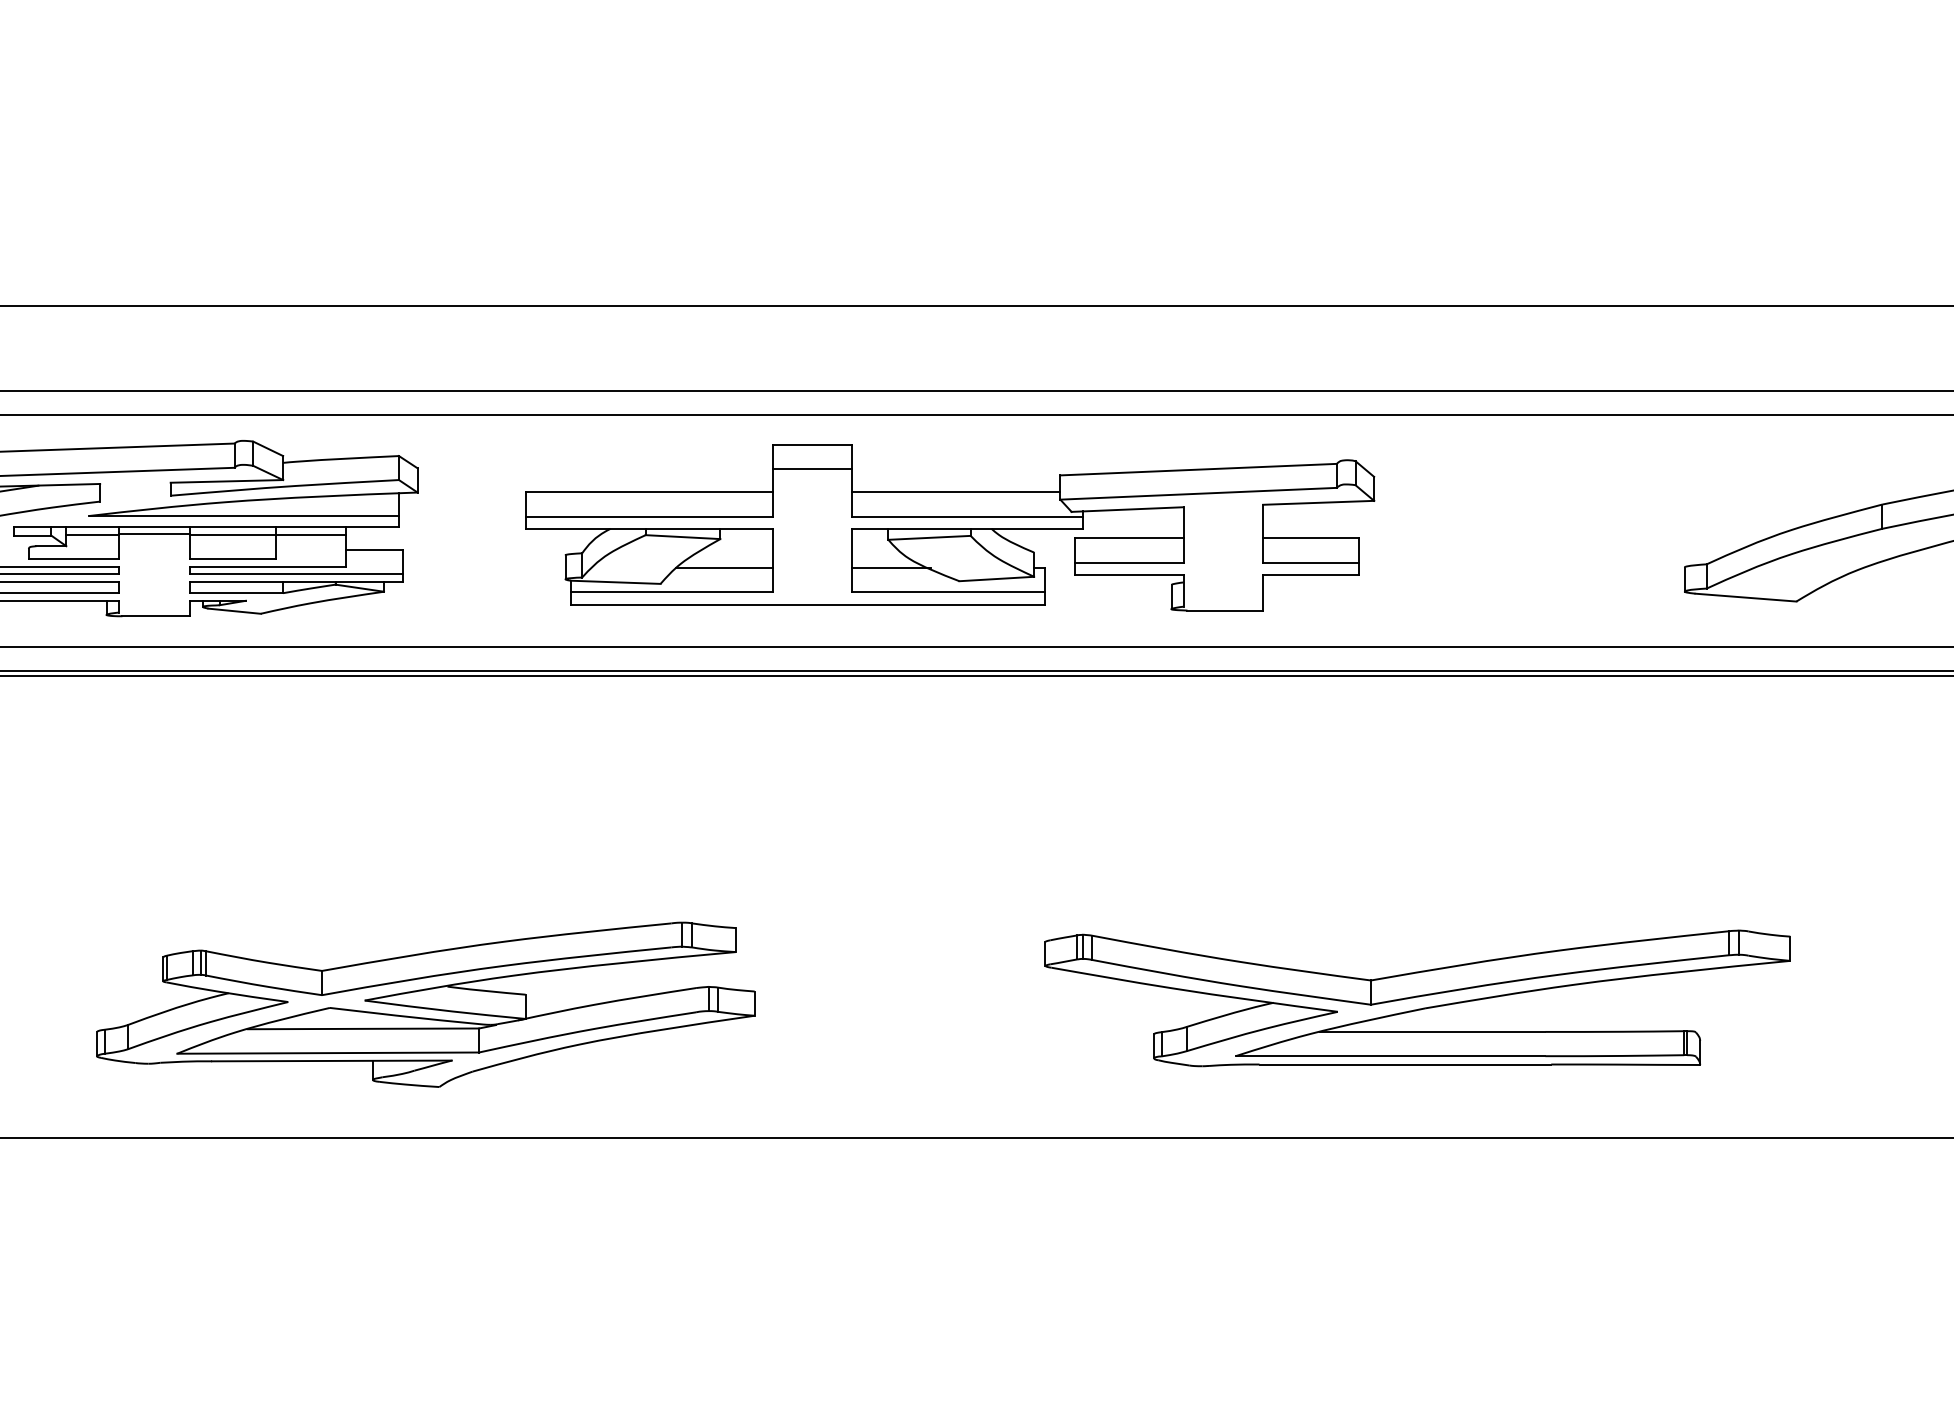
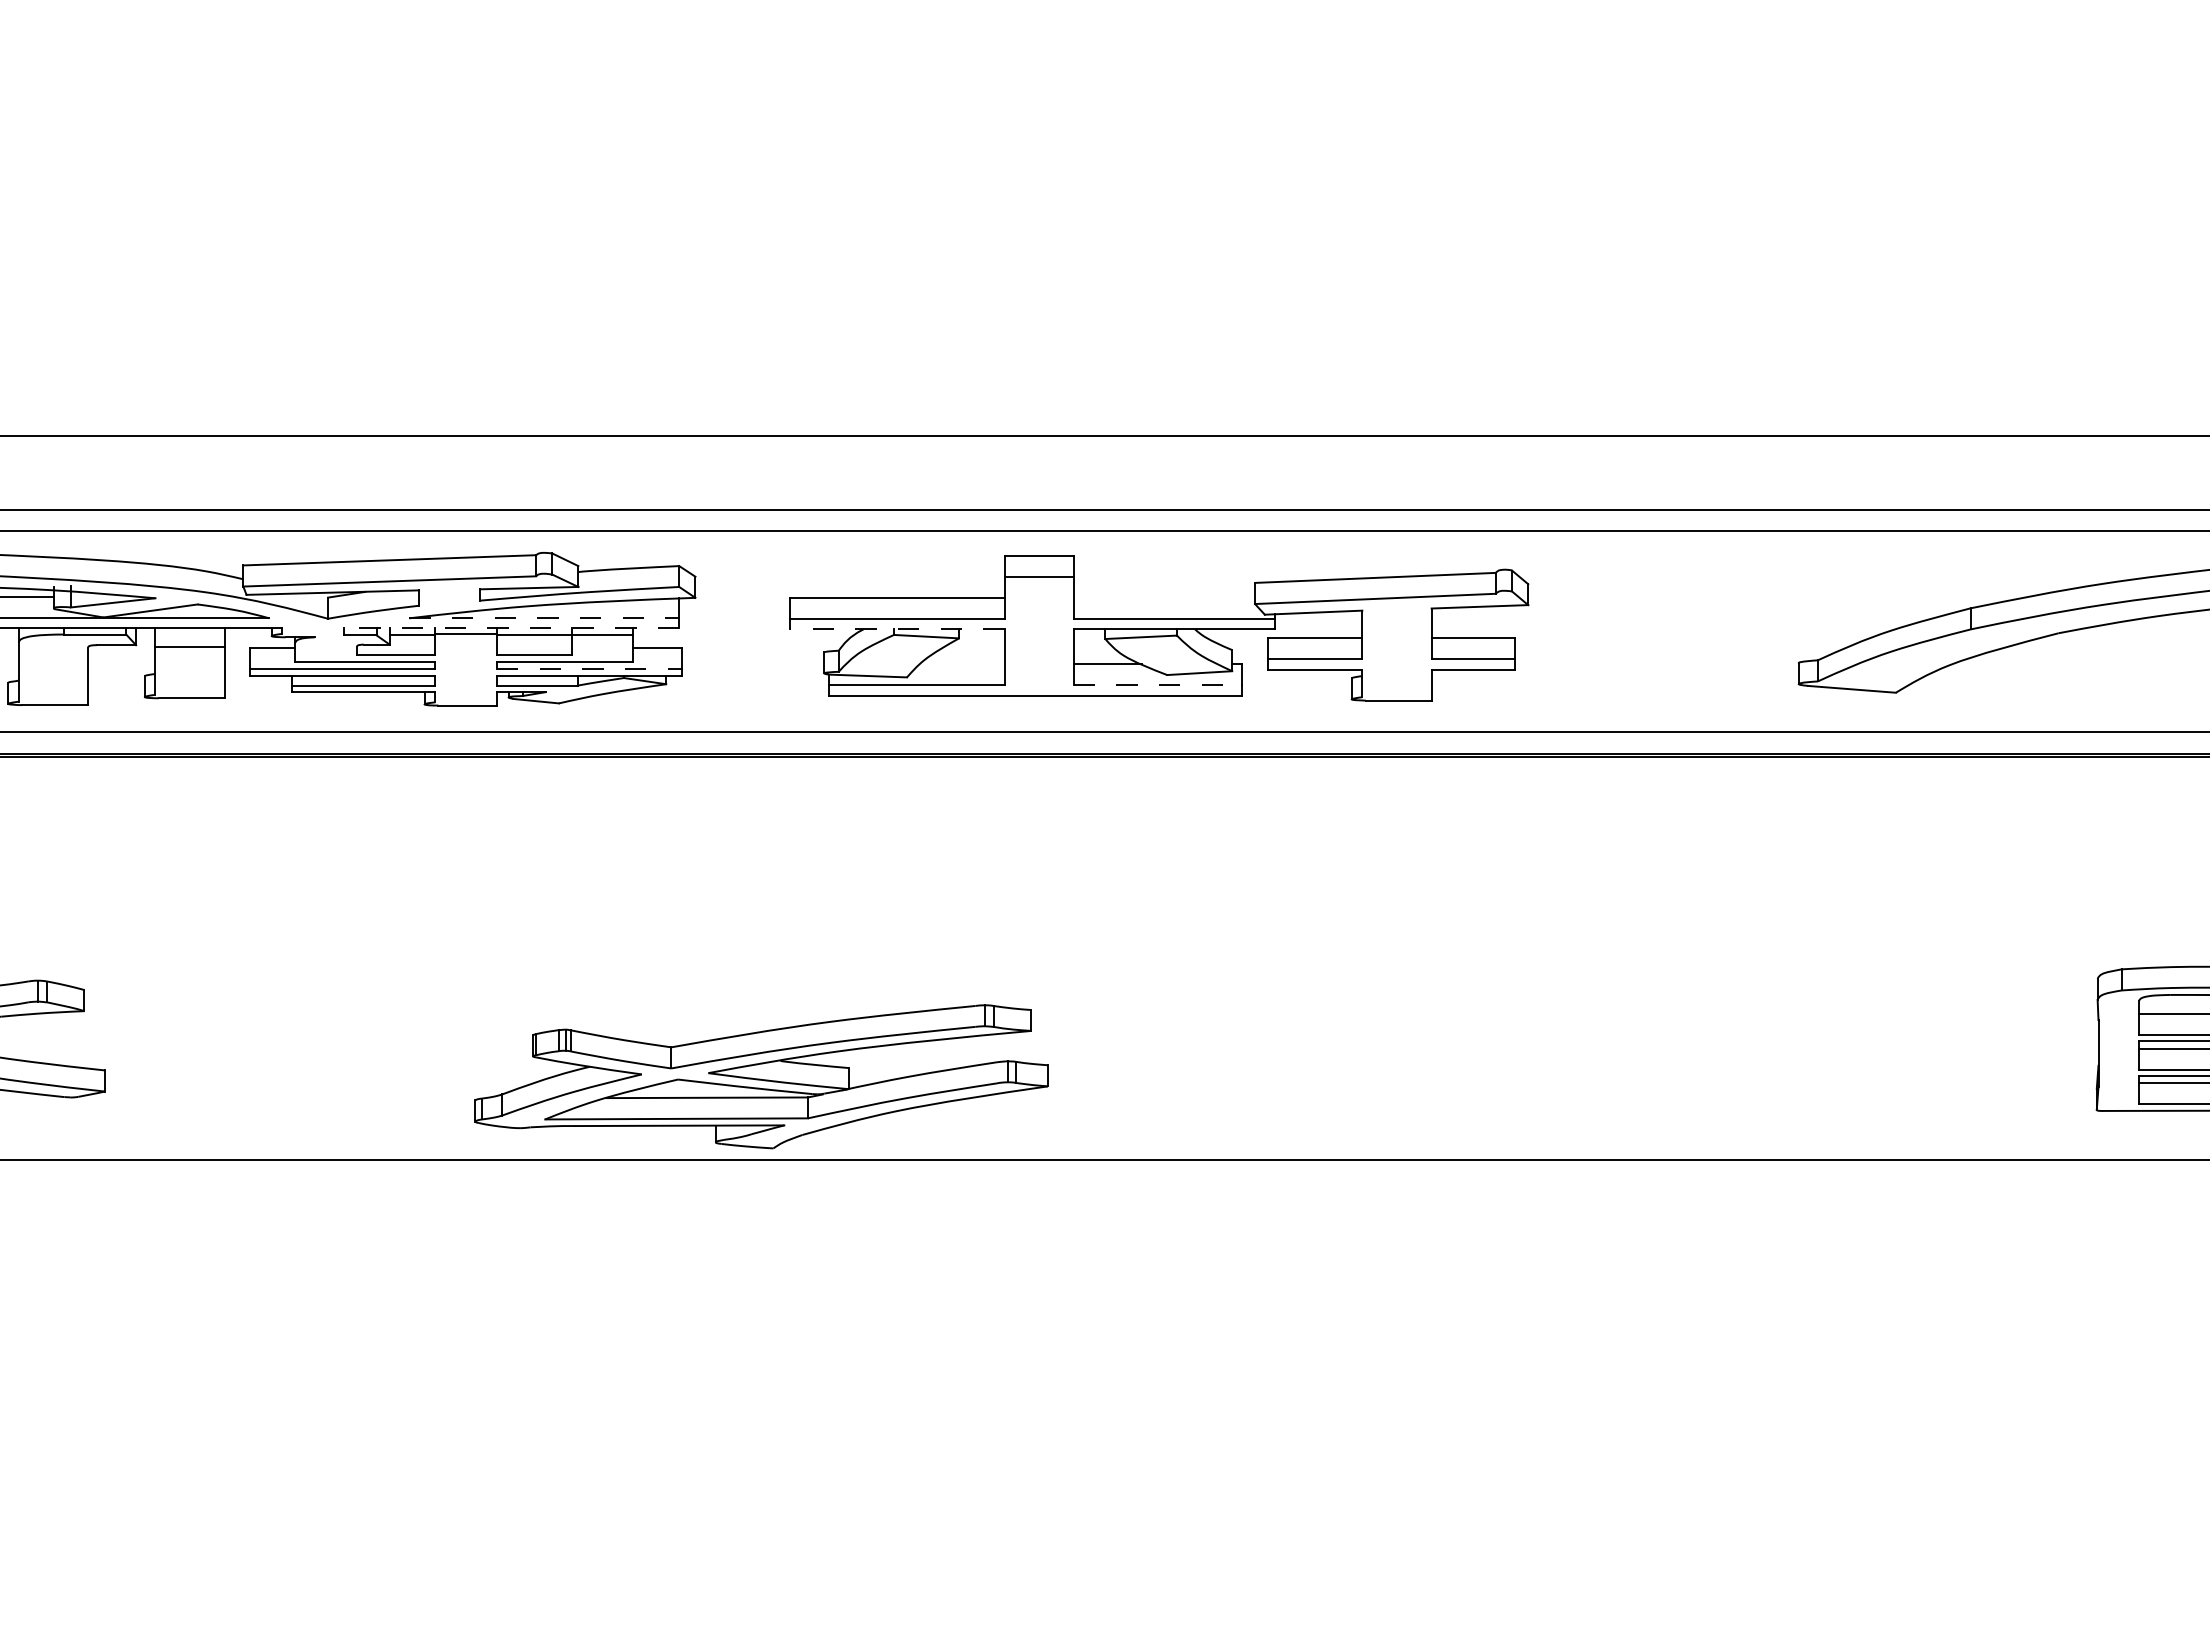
line: (956, 492) -> (1164, 597), removed
line: (244, 516) -> (544, 618), solid -> dashed
line: (206, 526) -> (511, 627), solid -> dashed
line: (648, 528) -> (896, 629), solid -> dashed
line: (724, 567) -> (962, 663), removed
line: (295, 574) -> (589, 669), solid -> dashed
line: (949, 592) -> (1158, 684), solid -> dashed
part: (1418, 998) -> (1566, 1038), removed
part: (425, 1004) -> (761, 1076), moved

